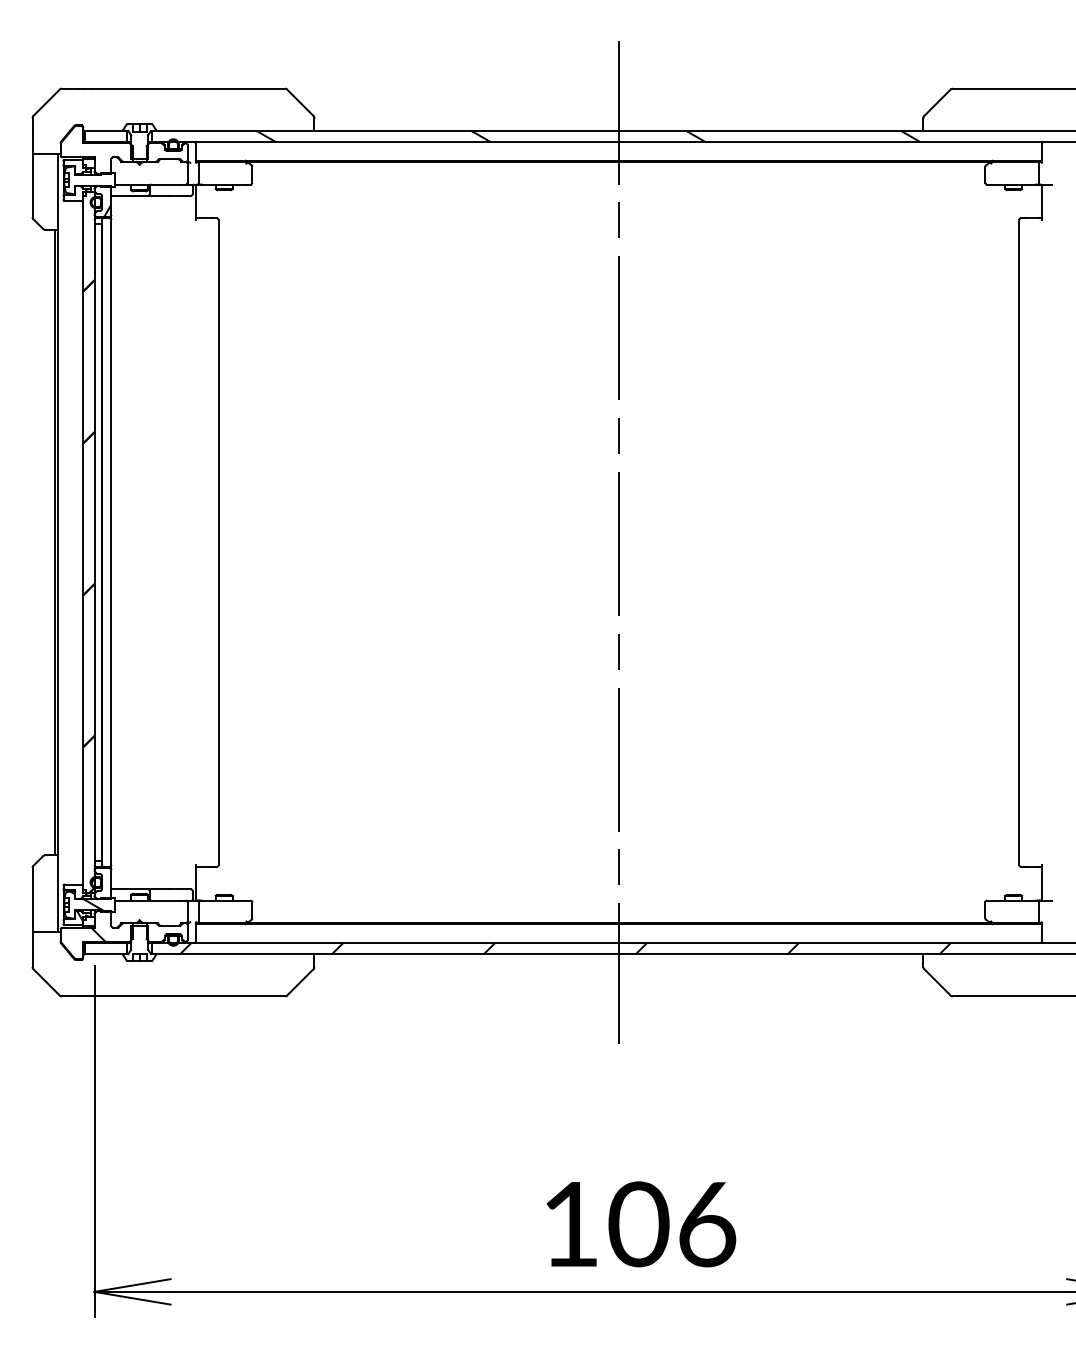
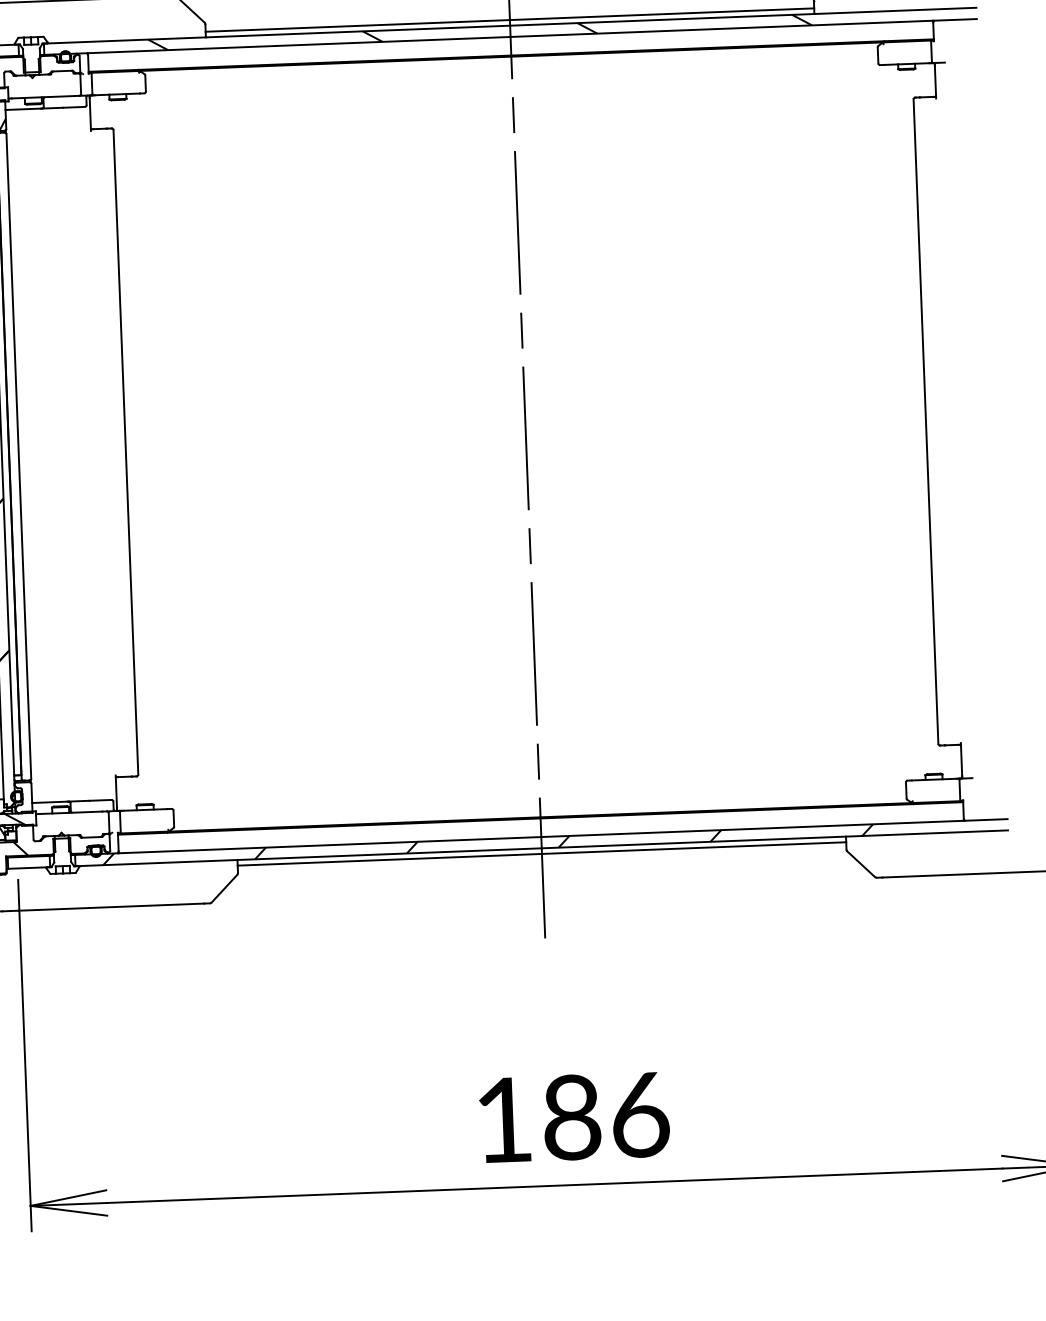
line: (618, 125) -> (509, 20), added
line: (618, 959) -> (541, 853), added
text: (638, 1224) -> (571, 1117), 106 -> 186

